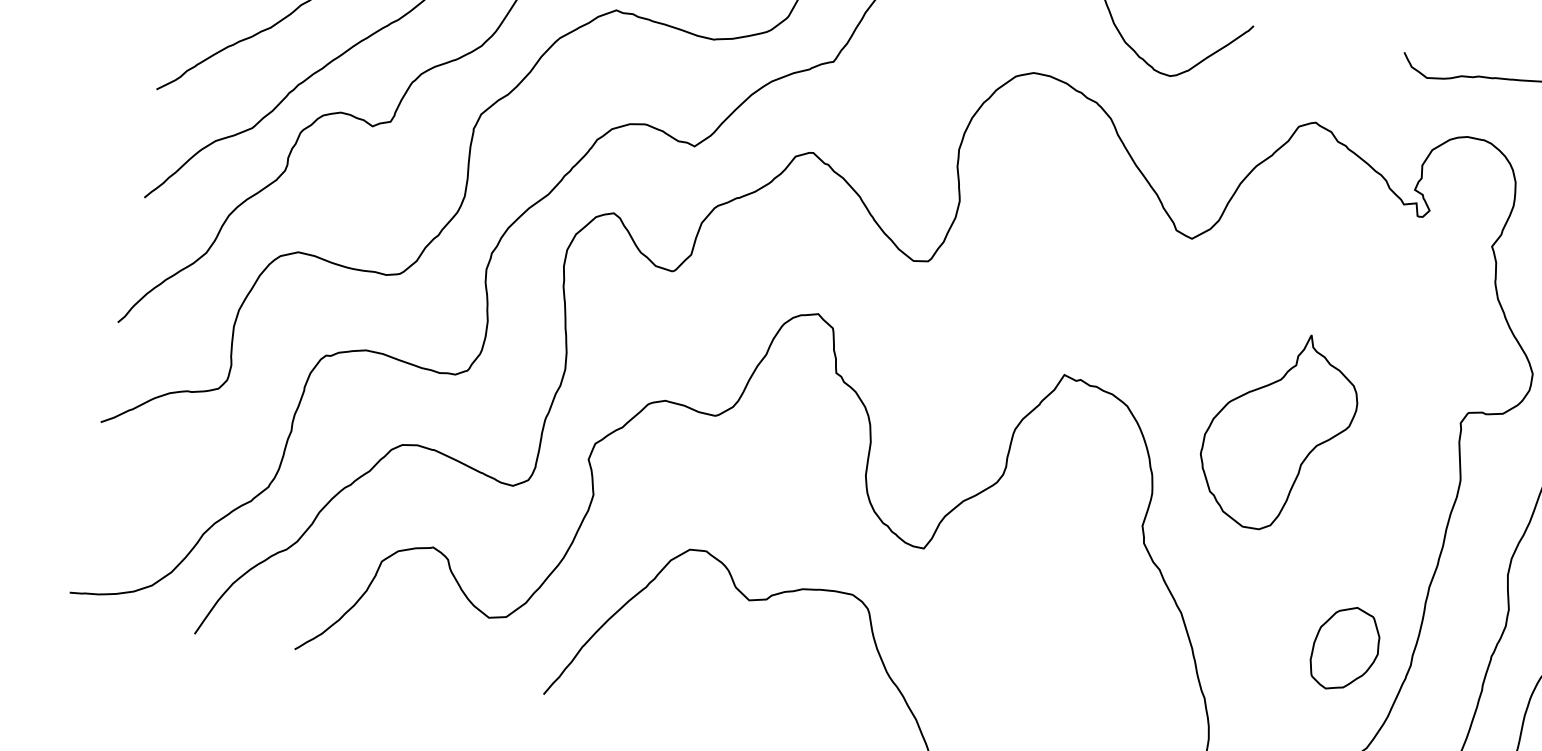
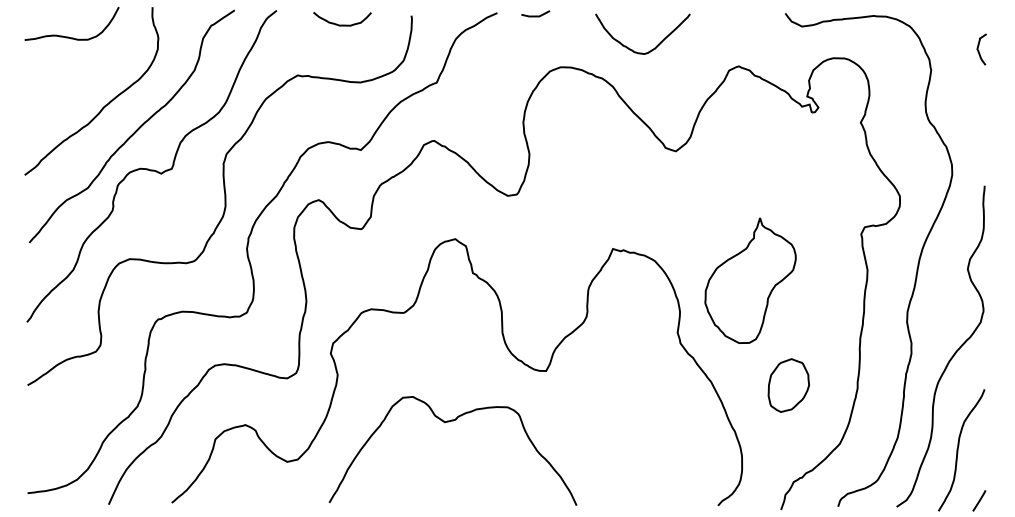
part: (1278, 431) -> (750, 280), moved
part: (1345, 648) -> (788, 385), moved

